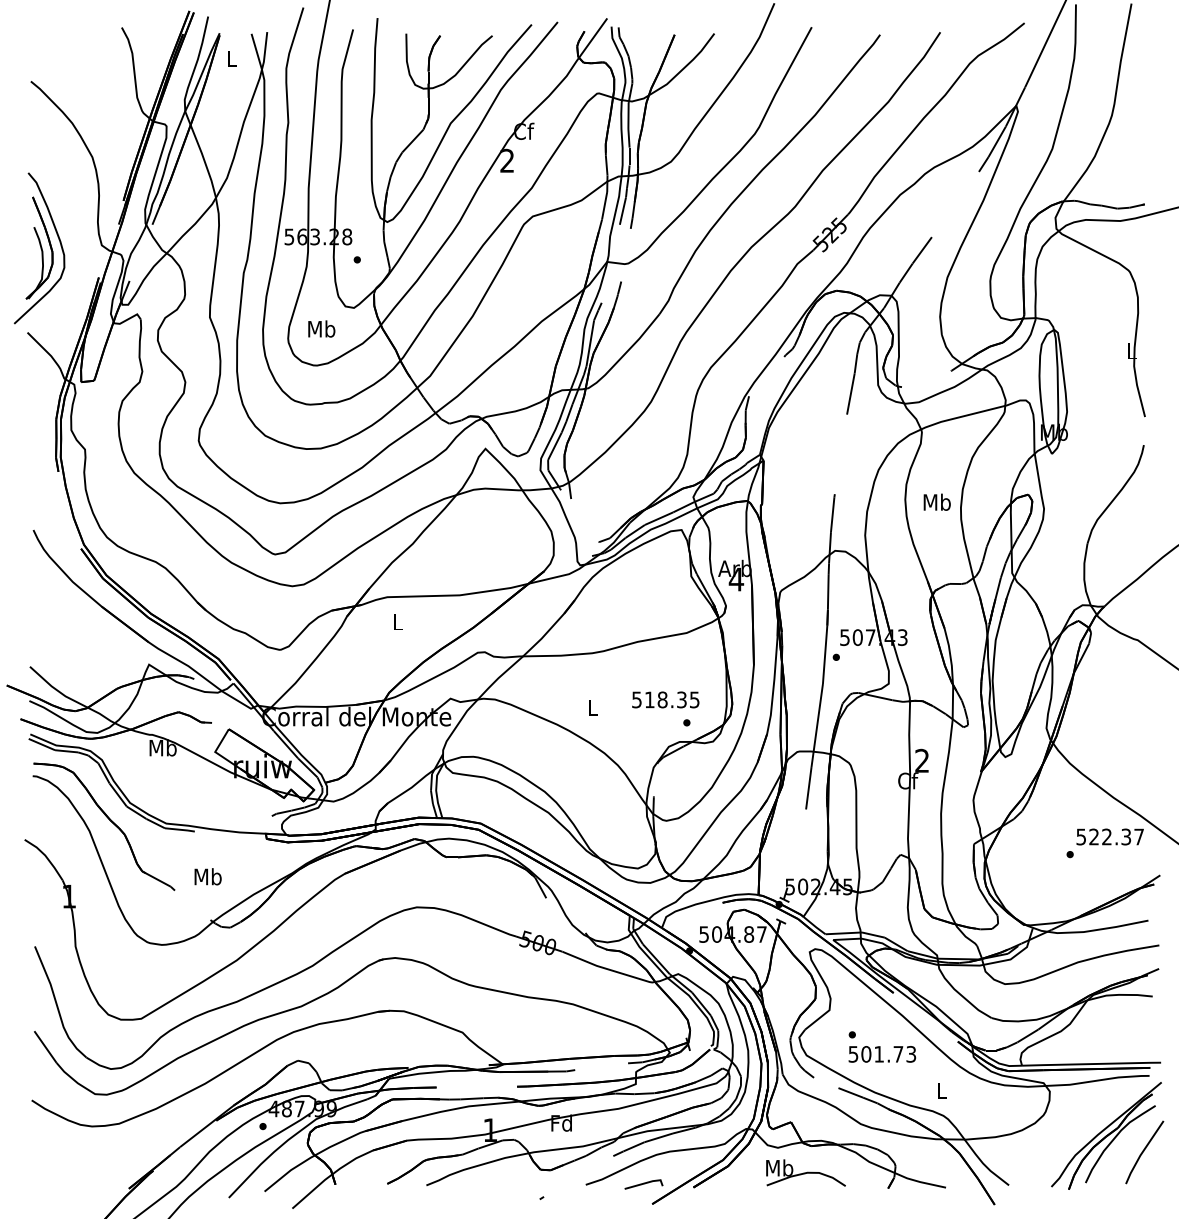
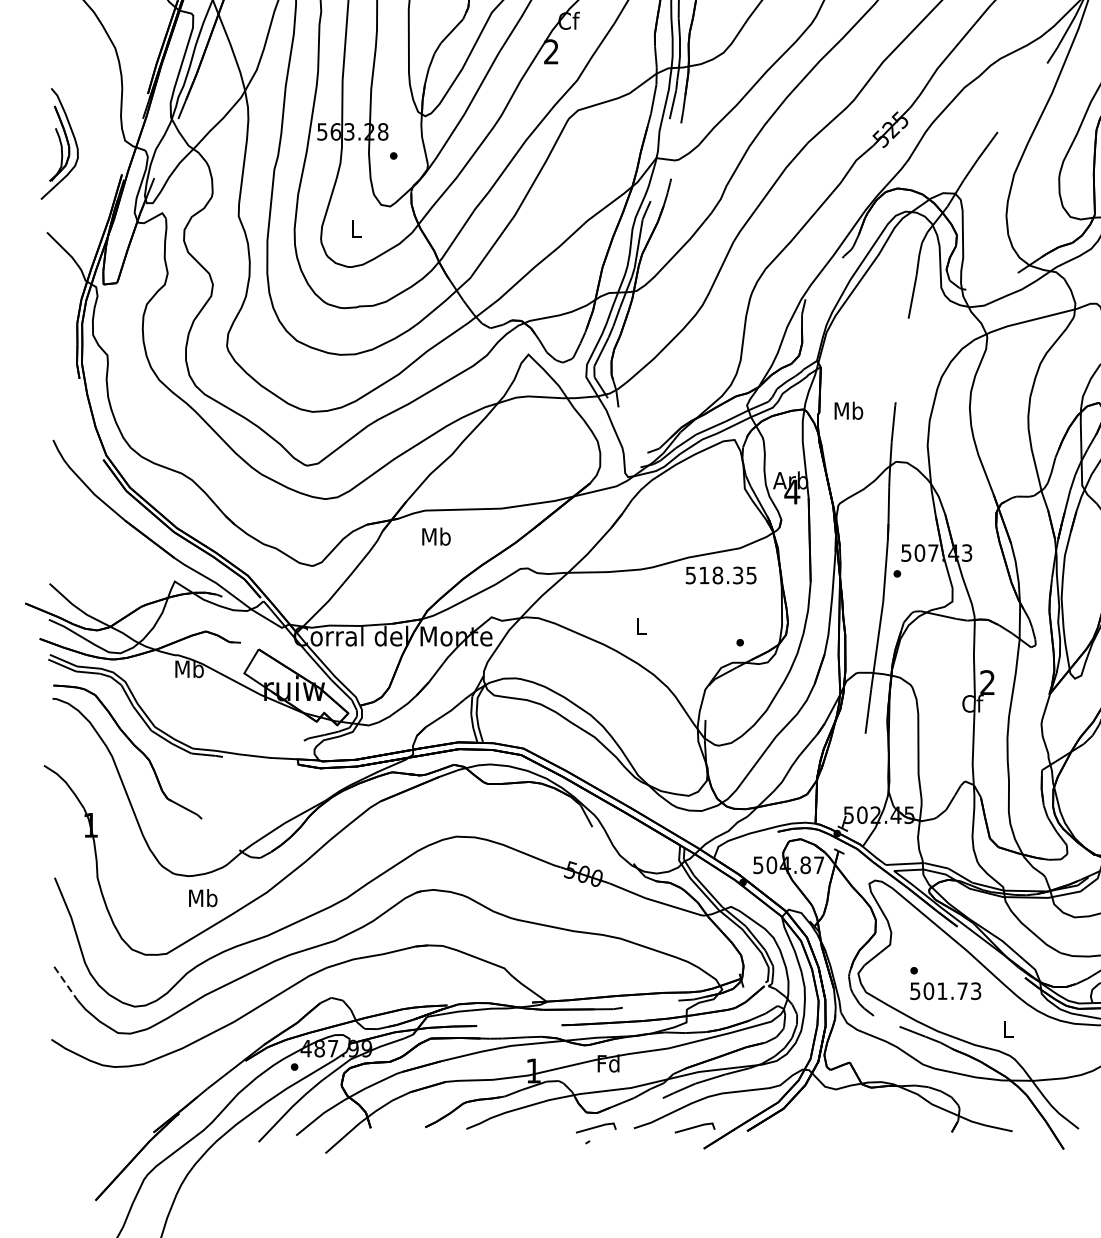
part: (39, 248) -> (59, 144), size x0.7
text: (321, 328) -> (356, 228), Mb -> L
text: (936, 501) -> (848, 409), moved
text: (397, 621) -> (435, 536), L -> Mb
text: (665, 699) -> (720, 575), moved
text: (207, 876) -> (202, 897), moved
line: (45, 1047) -> (65, 984), solid -> dashed
part: (805, 1172) -> (864, 1115), removed
line: (549, 1184) -> (595, 1128), added

